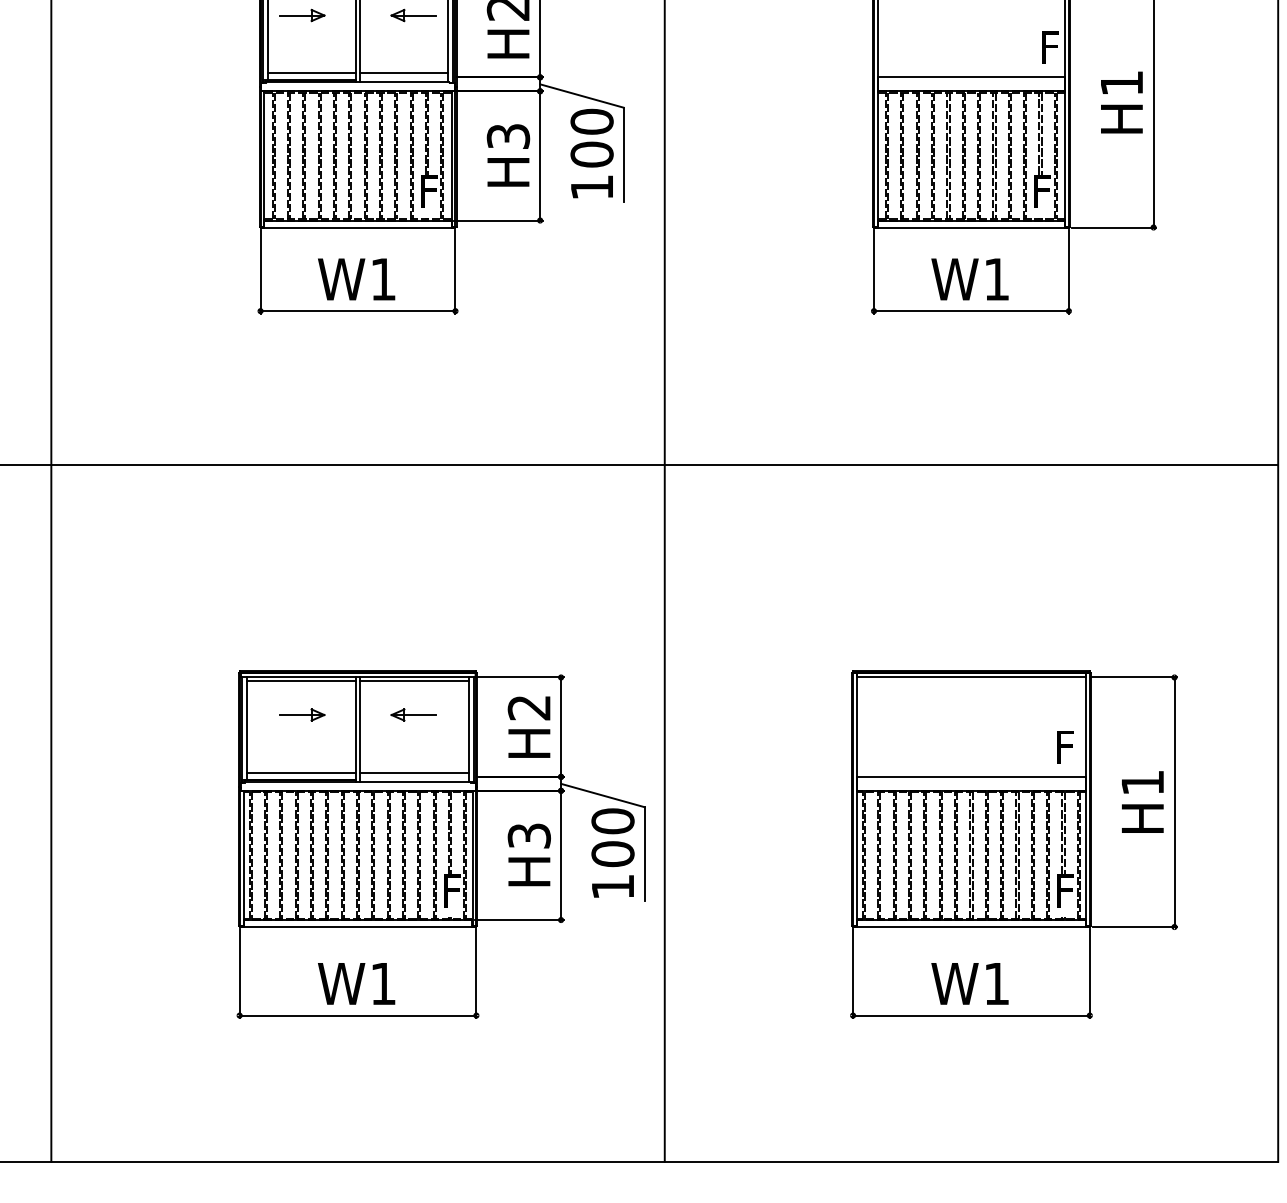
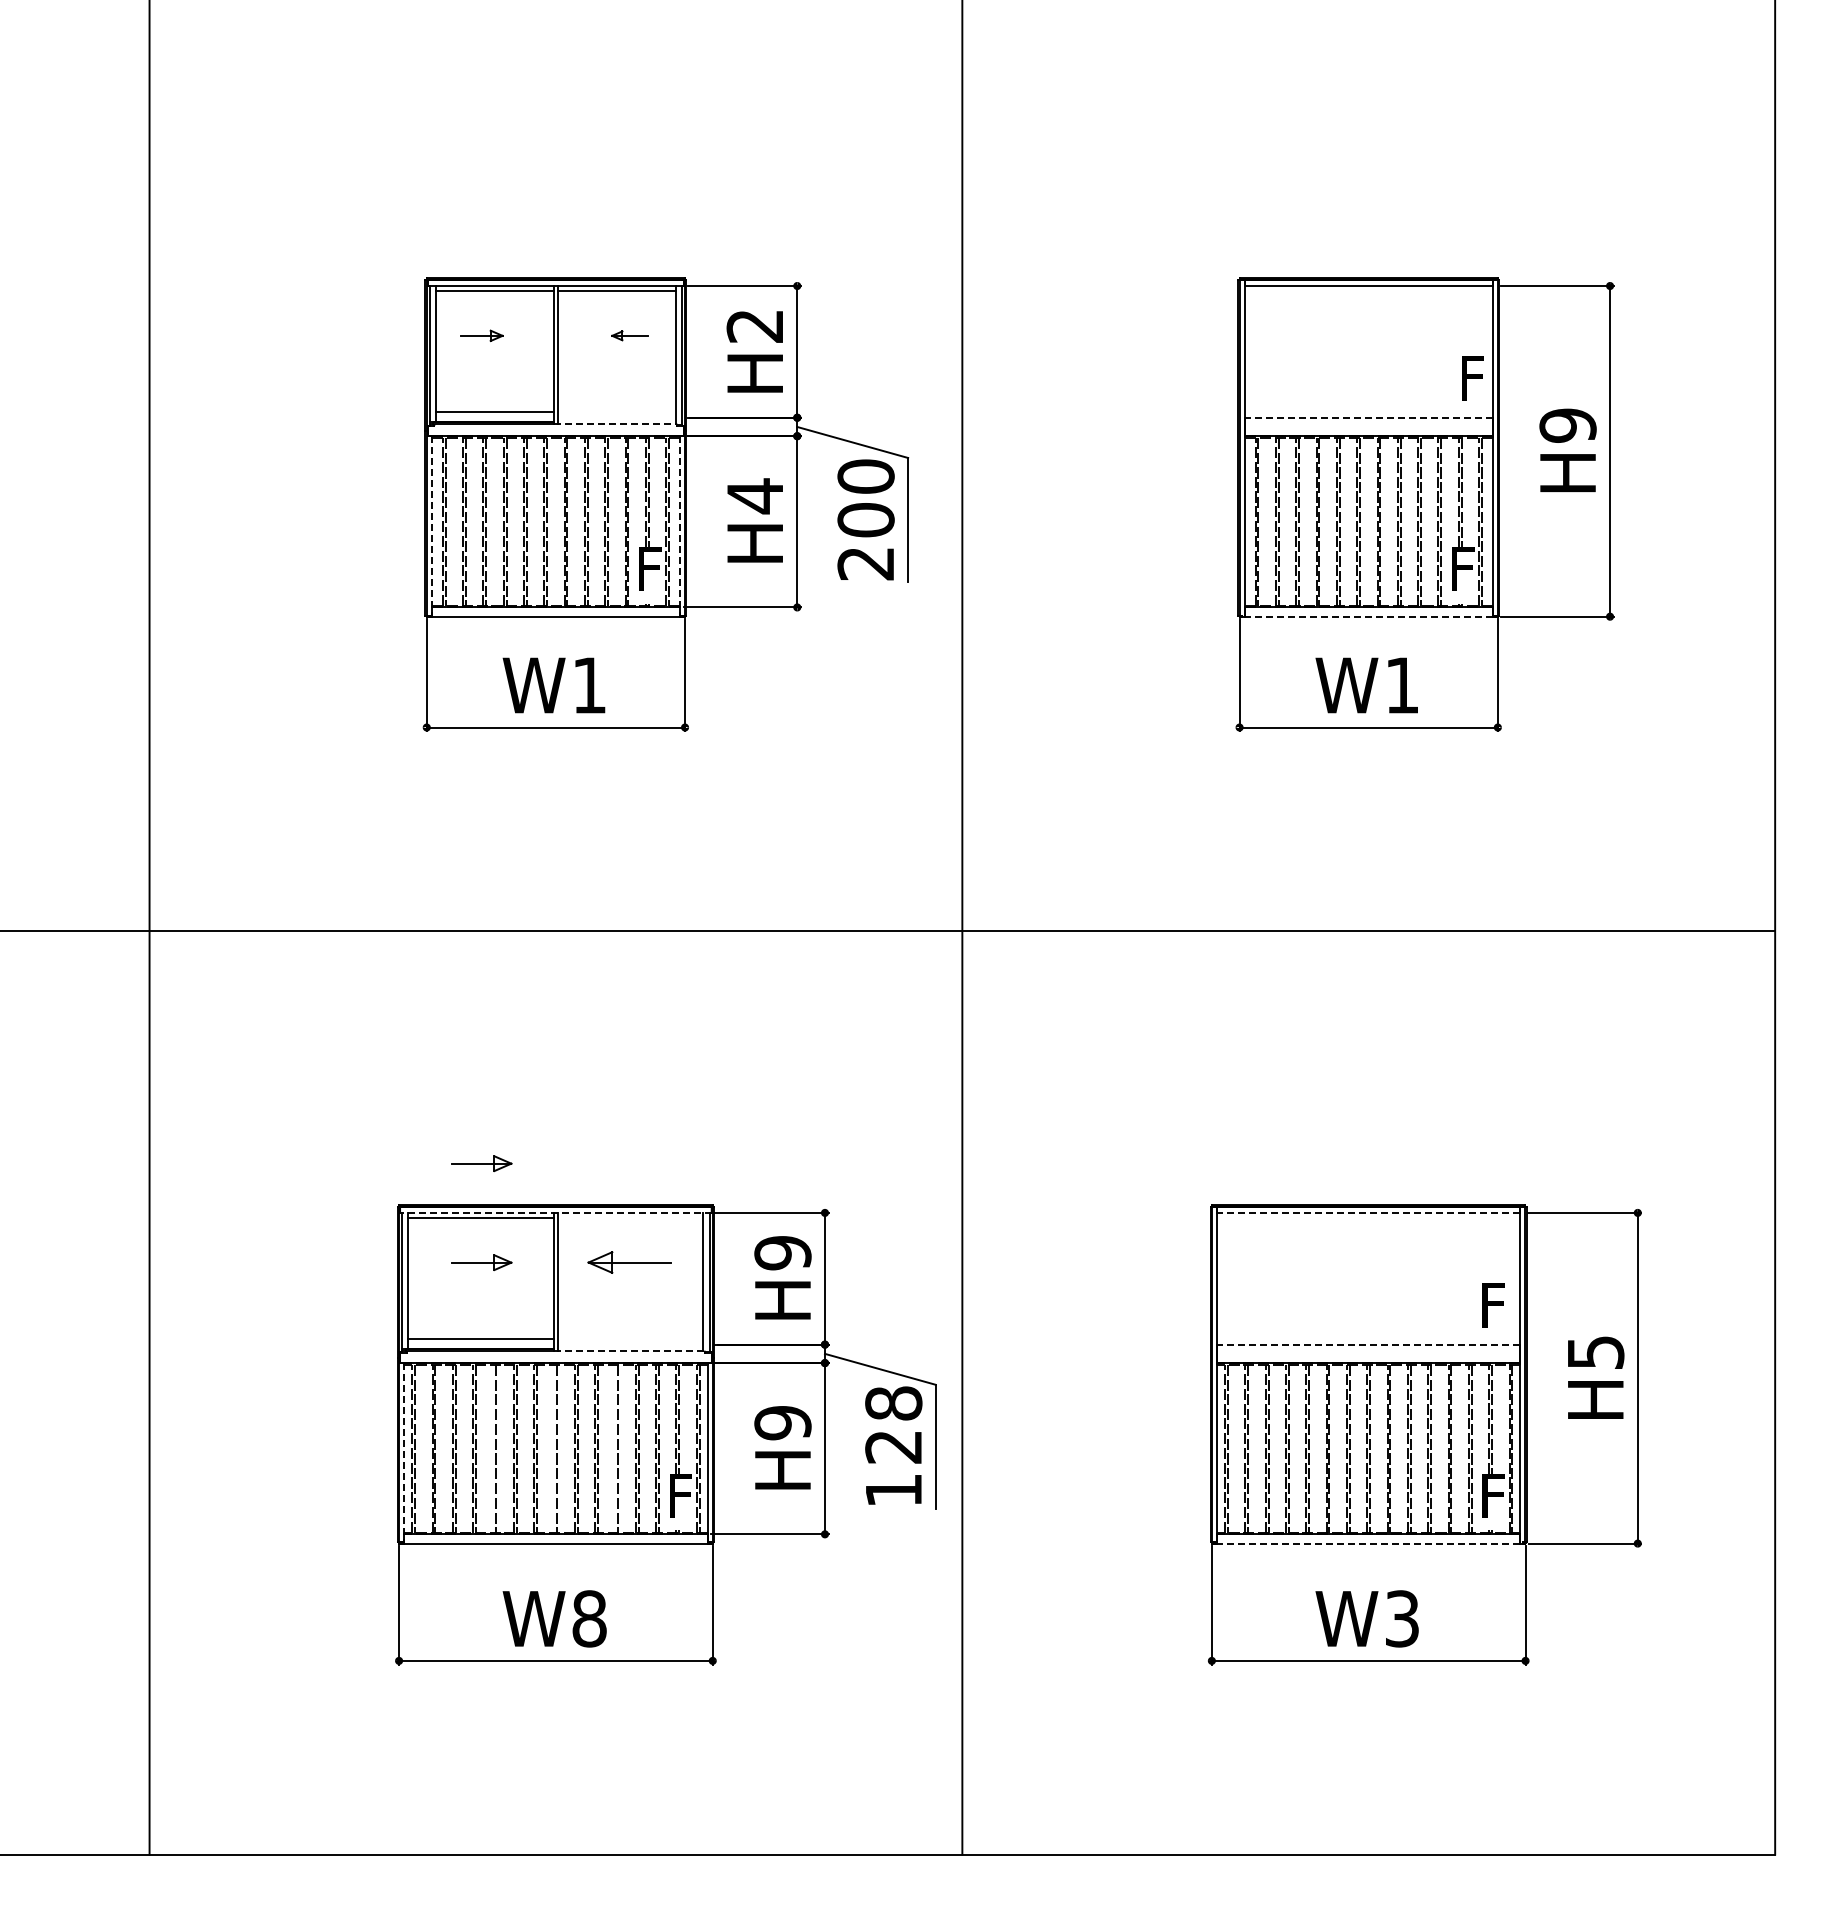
part: (301, 15) -> (481, 335), size x0.7
part: (413, 15) -> (629, 335), size x0.6
line: (403, 73) -> (616, 412), removed
line: (971, 77) -> (1368, 417), solid -> dashed
line: (402, 82) -> (615, 424), solid -> dashed
text: (1121, 83) -> (1567, 425), H1 -> H9
text: (507, 136) -> (754, 496), H3 -> H4
line: (264, 159) -> (431, 526), solid -> dashed
line: (451, 159) -> (679, 526), solid -> dashed
text: (591, 188) -> (865, 564), 100 -> 200
line: (971, 227) -> (1368, 616), solid -> dashed
part: (301, 640) -> (481, 1163), added
line: (357, 677) -> (555, 1212), solid -> dashed
line: (971, 677) -> (1368, 1212), solid -> dashed
line: (414, 680) -> (630, 1217), removed
text: (529, 708) -> (782, 1253), H2 -> H9
part: (413, 714) -> (629, 1262), size x1.4
line: (414, 773) -> (630, 1339), removed
line: (971, 776) -> (1368, 1344), solid -> dashed
line: (413, 782) -> (629, 1351), solid -> dashed
text: (1143, 782) -> (1596, 1352), H1 -> H5
text: (529, 836) -> (782, 1423), H3 -> H9
text: (612, 837) -> (893, 1425), 100 -> 128
line: (310, 855) -> (493, 1448), removed
line: (356, 855) -> (554, 1448), removed
line: (402, 855) -> (615, 1448), removed
line: (243, 859) -> (404, 1453), solid -> dashed
line: (971, 926) -> (1368, 1543), solid -> dashed
text: (383, 983) -> (589, 1618), W1 -> W8
text: (996, 983) -> (1402, 1618), W1 -> W3

